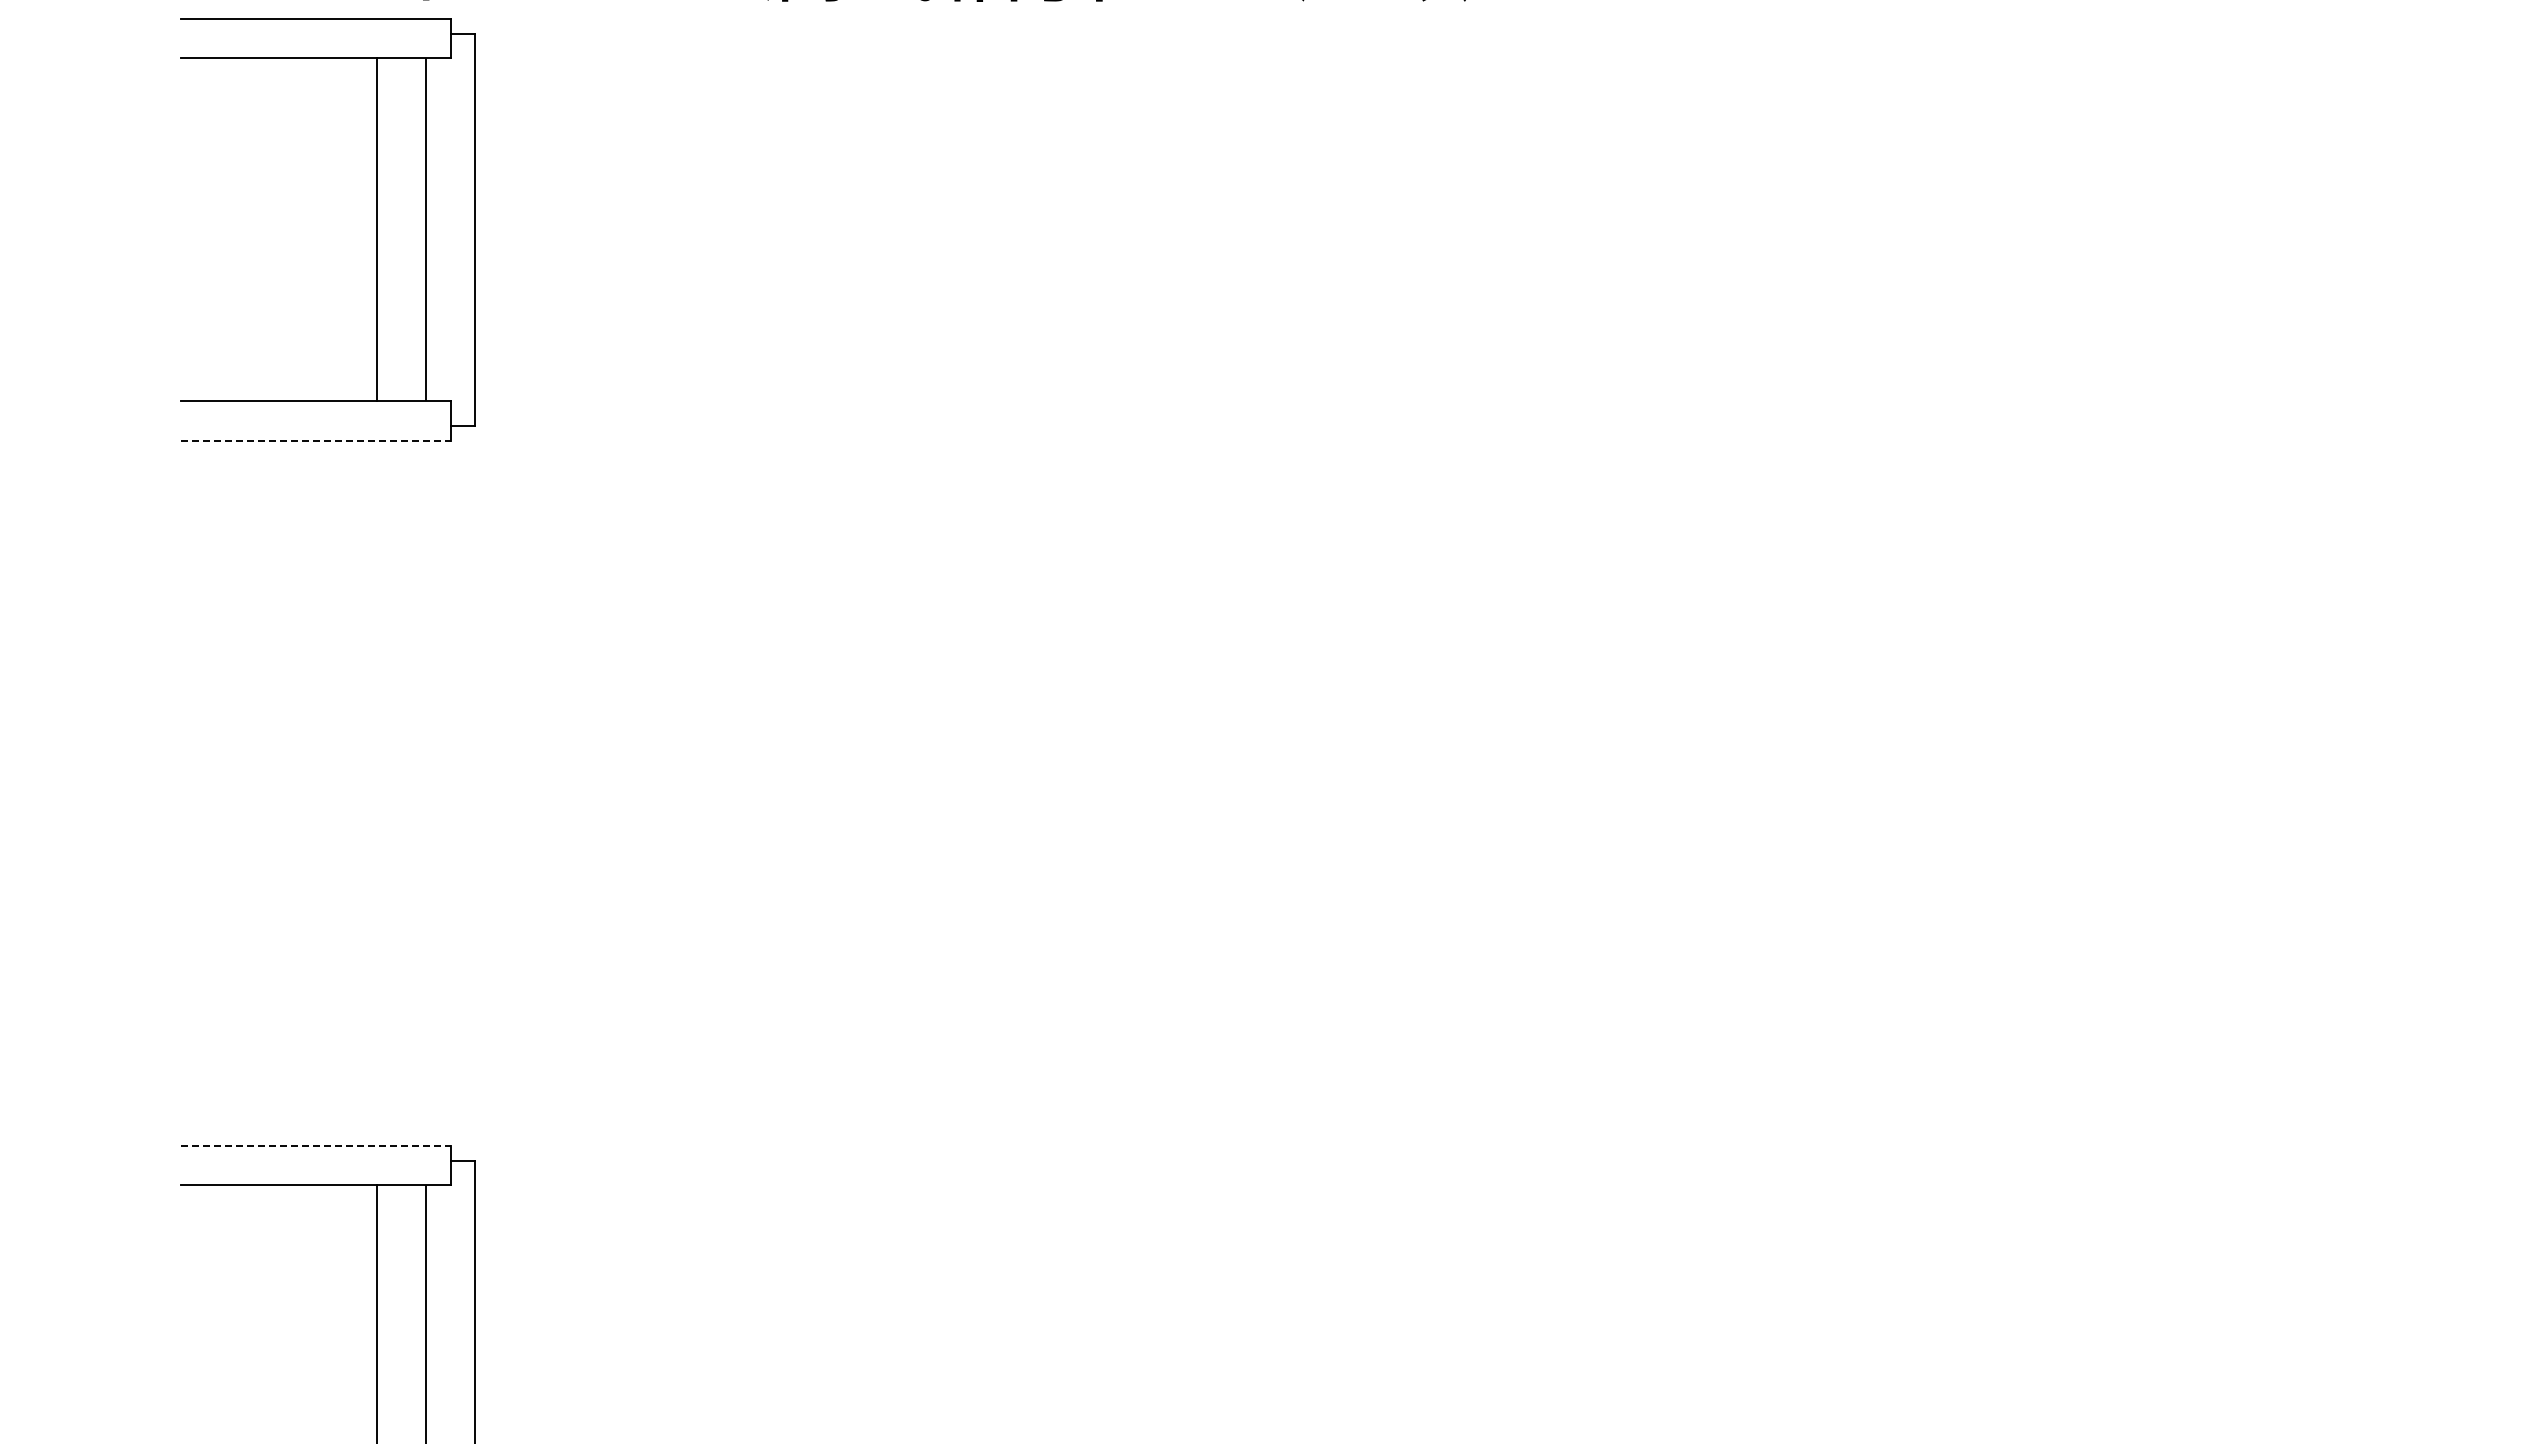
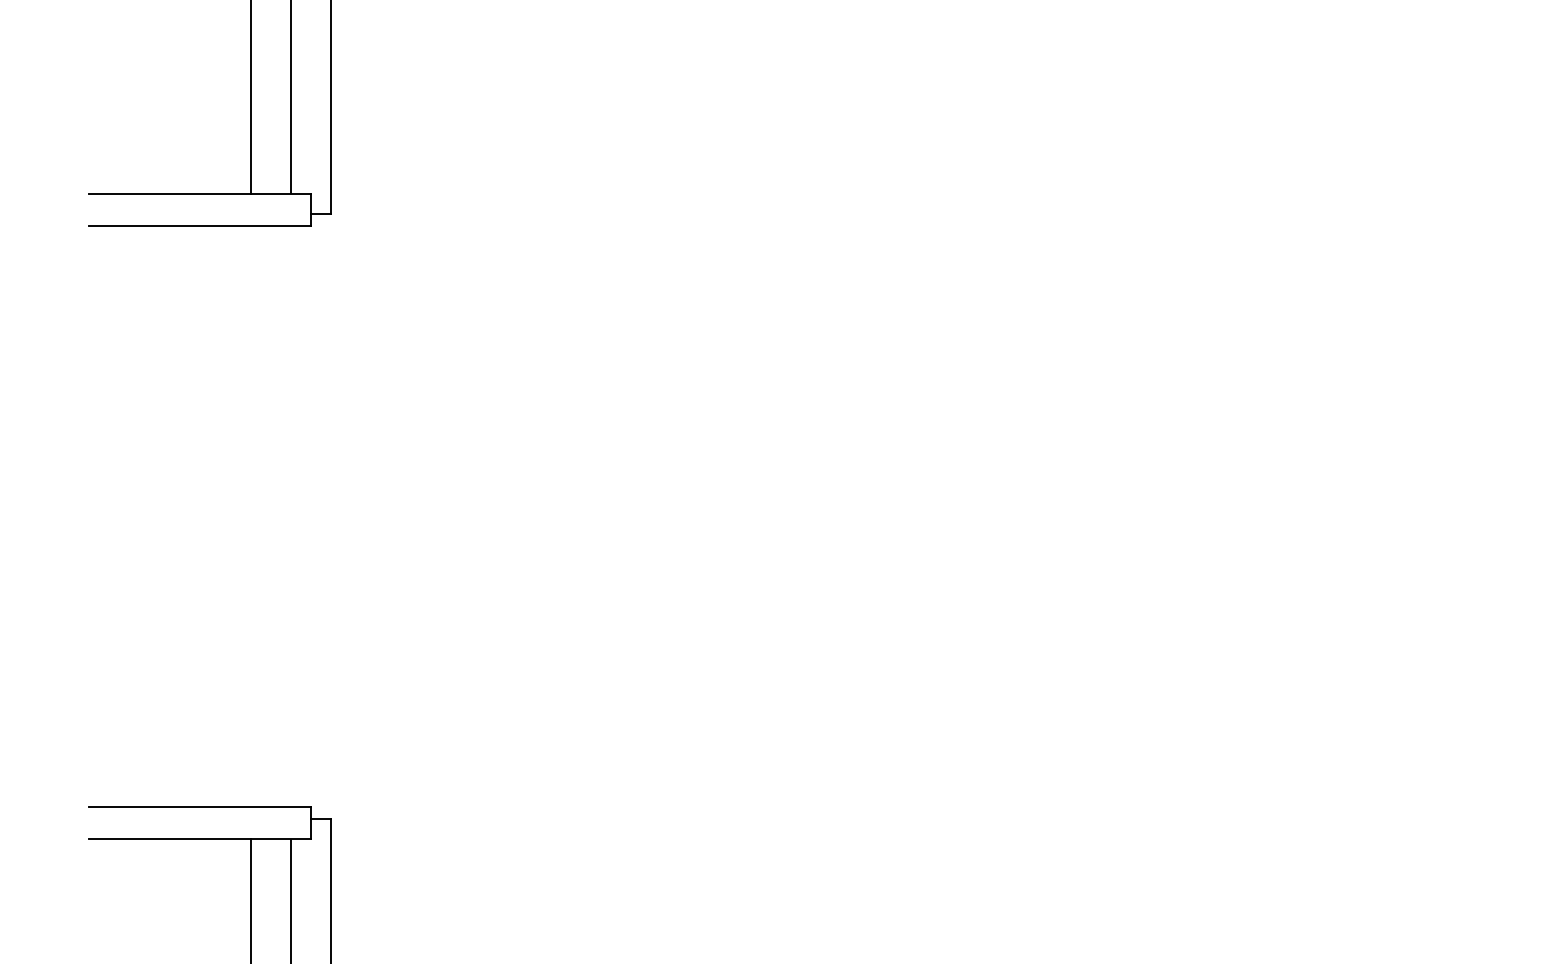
line: (315, 440) -> (200, 225), dashed -> solid
line: (315, 1146) -> (200, 806), dashed -> solid

